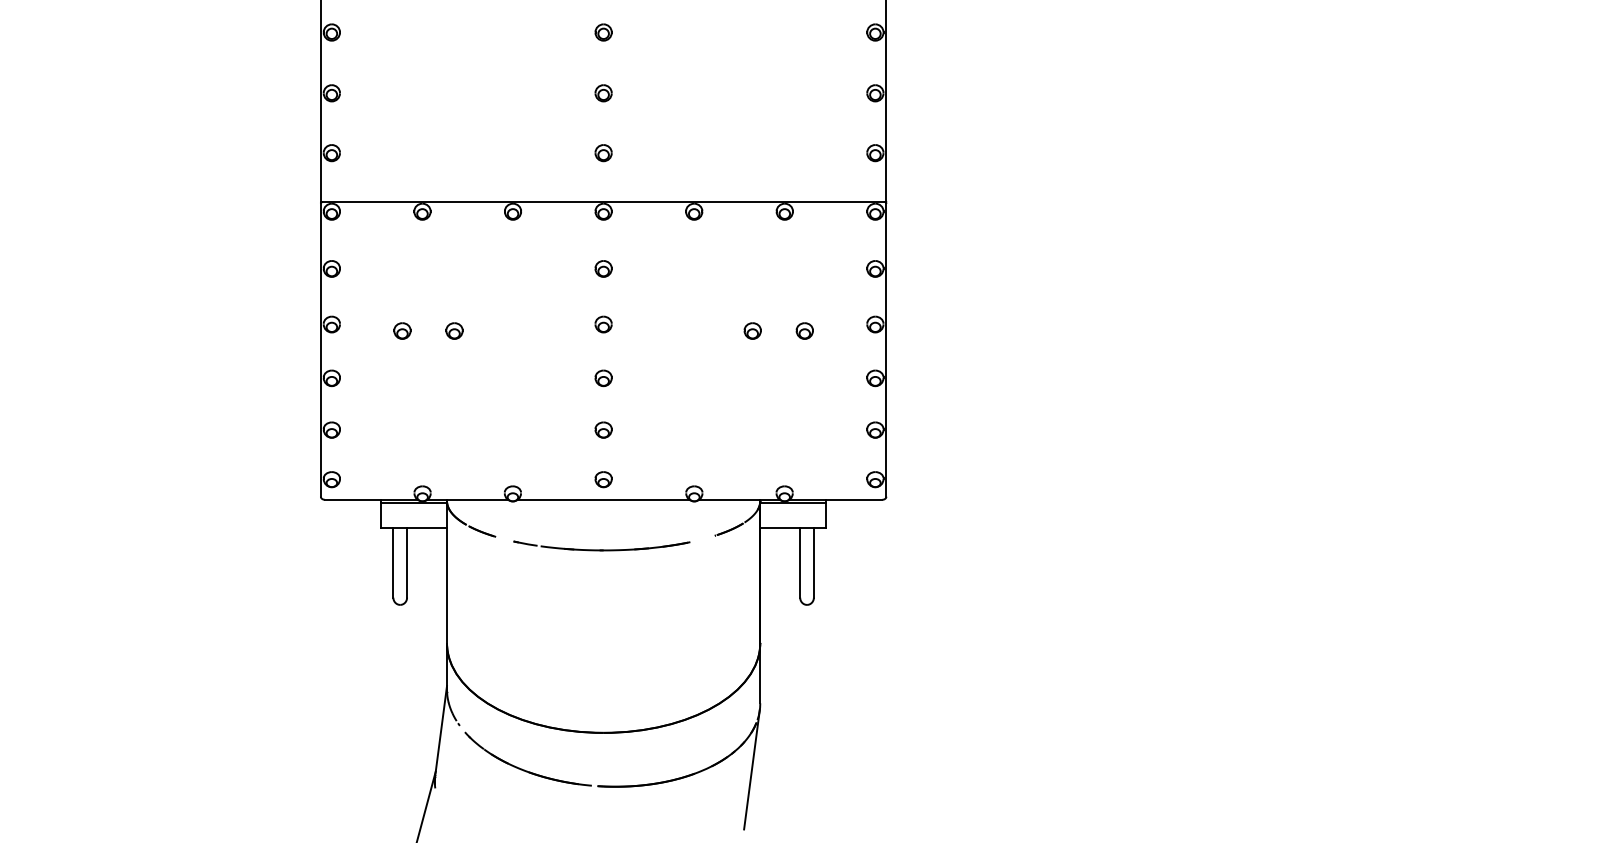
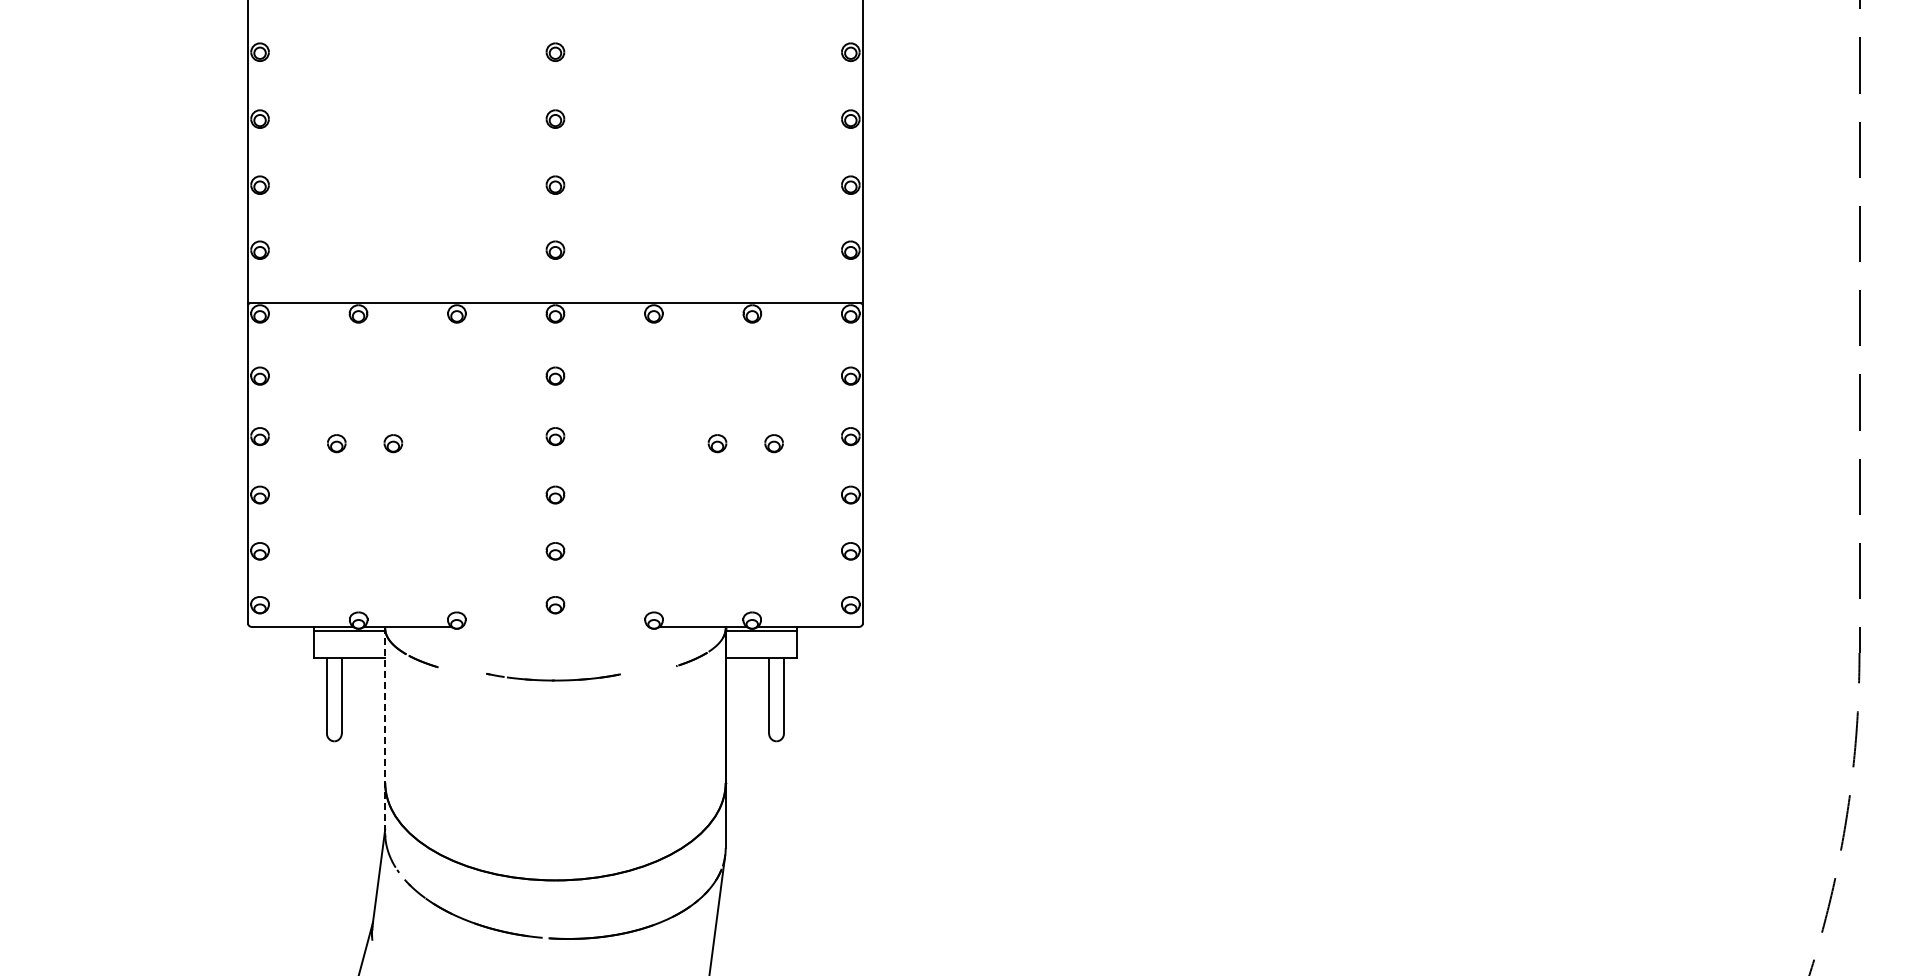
line: (603, 500) -> (555, 627), removed
part: (601, 545) -> (553, 676), size x0.7
line: (447, 594) -> (385, 730), solid -> dashed

